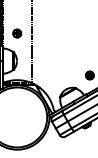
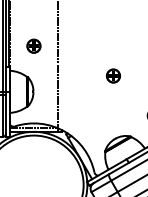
part: (65, 51) -> (113, 75), added

